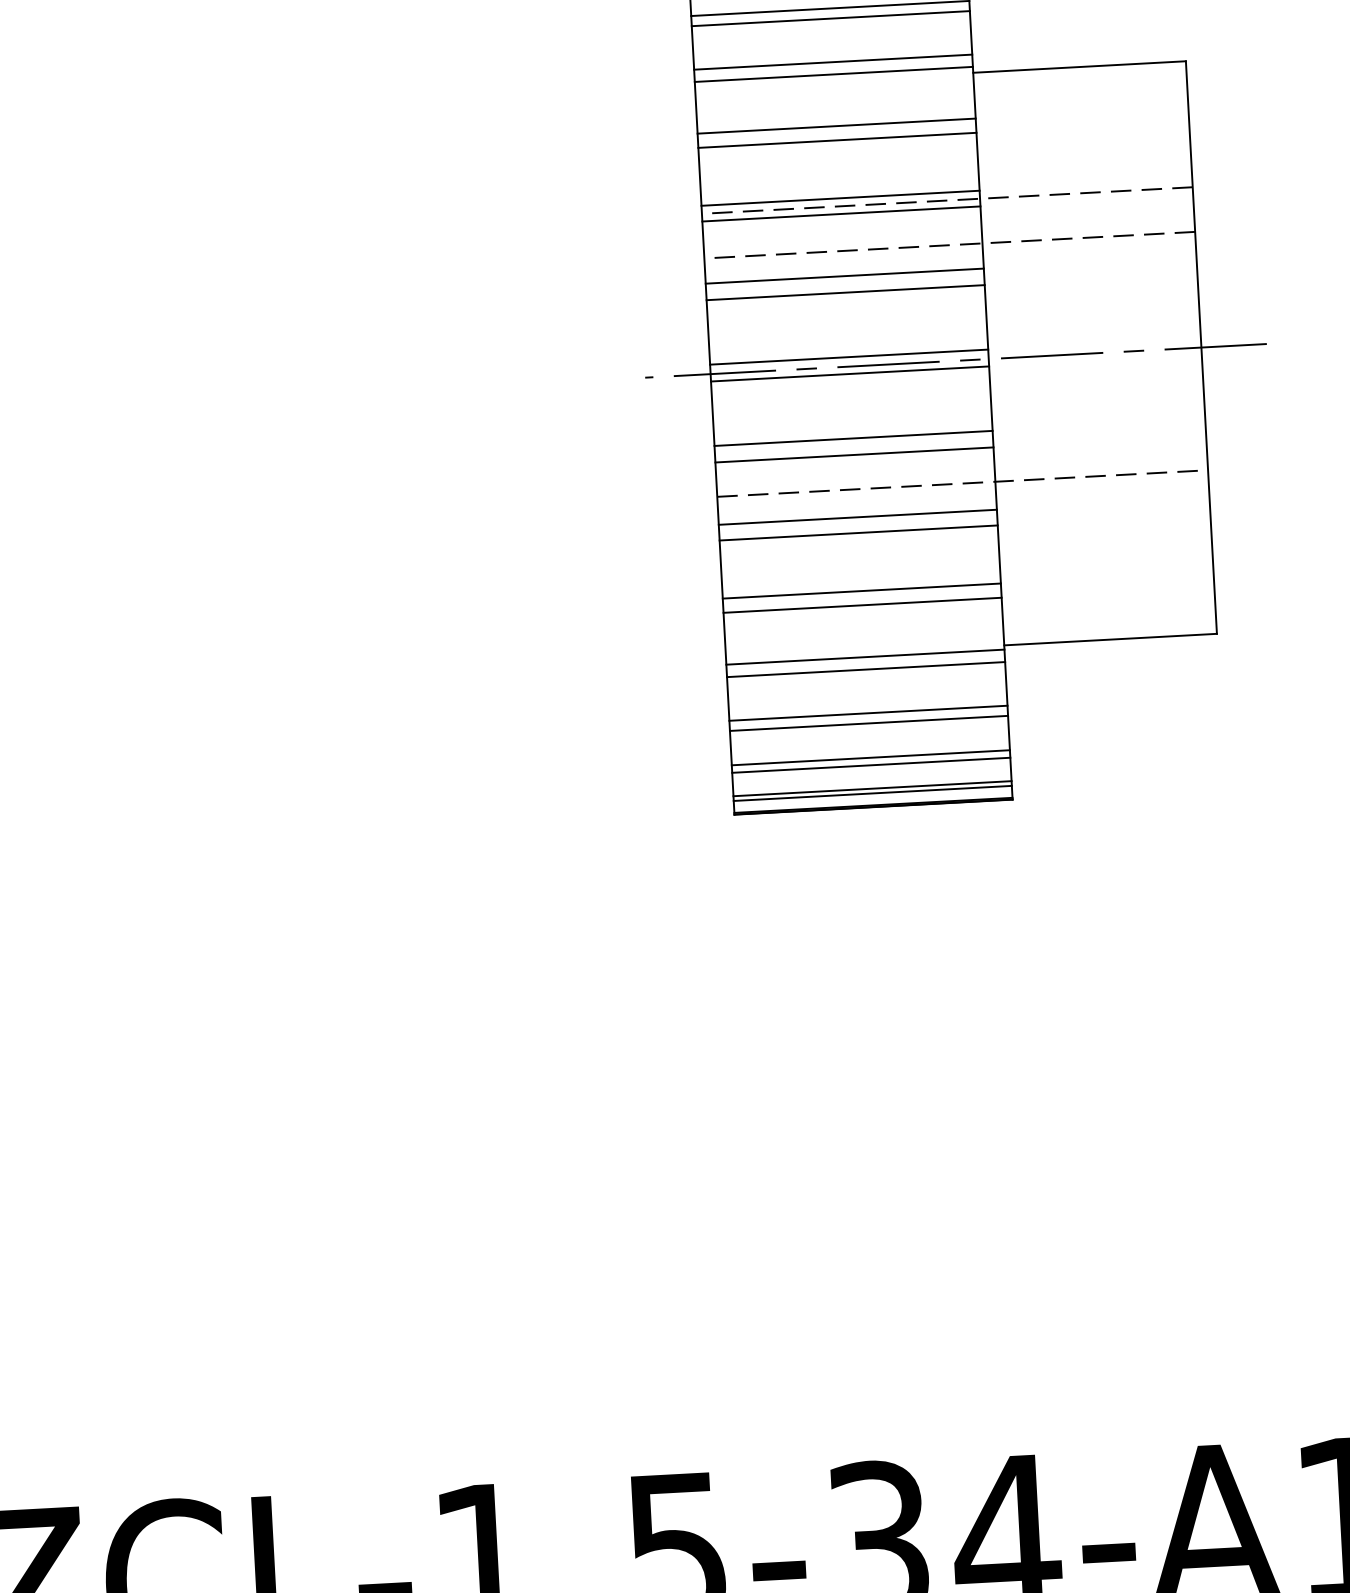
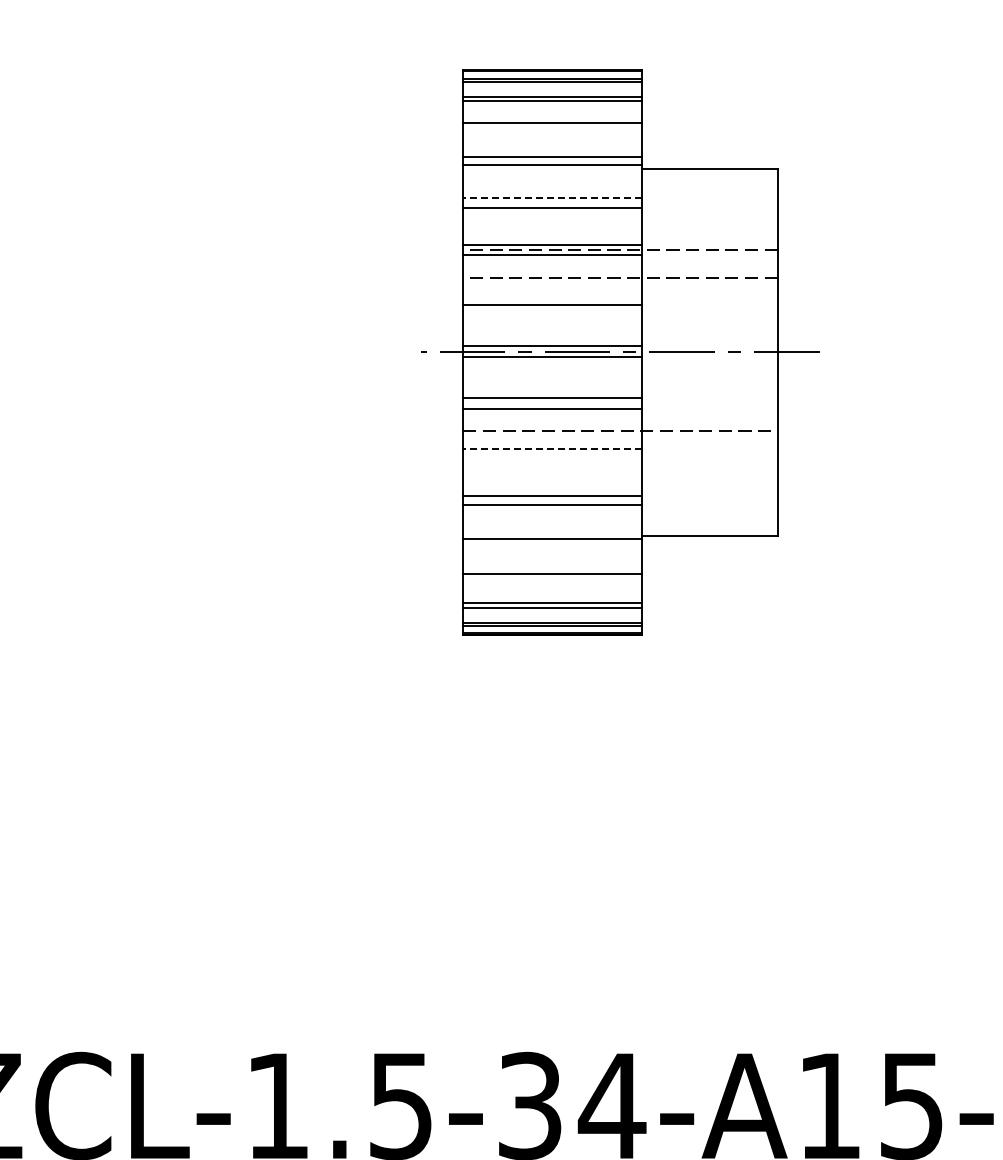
line: (830, 18) -> (552, 129), removed
line: (835, 126) -> (551, 198), solid -> dashed
line: (844, 276) -> (552, 294), removed
line: (856, 516) -> (551, 448), solid -> dashed
line: (858, 533) -> (552, 459), removed
line: (866, 669) -> (552, 546), removed
line: (869, 722) -> (552, 580), removed

